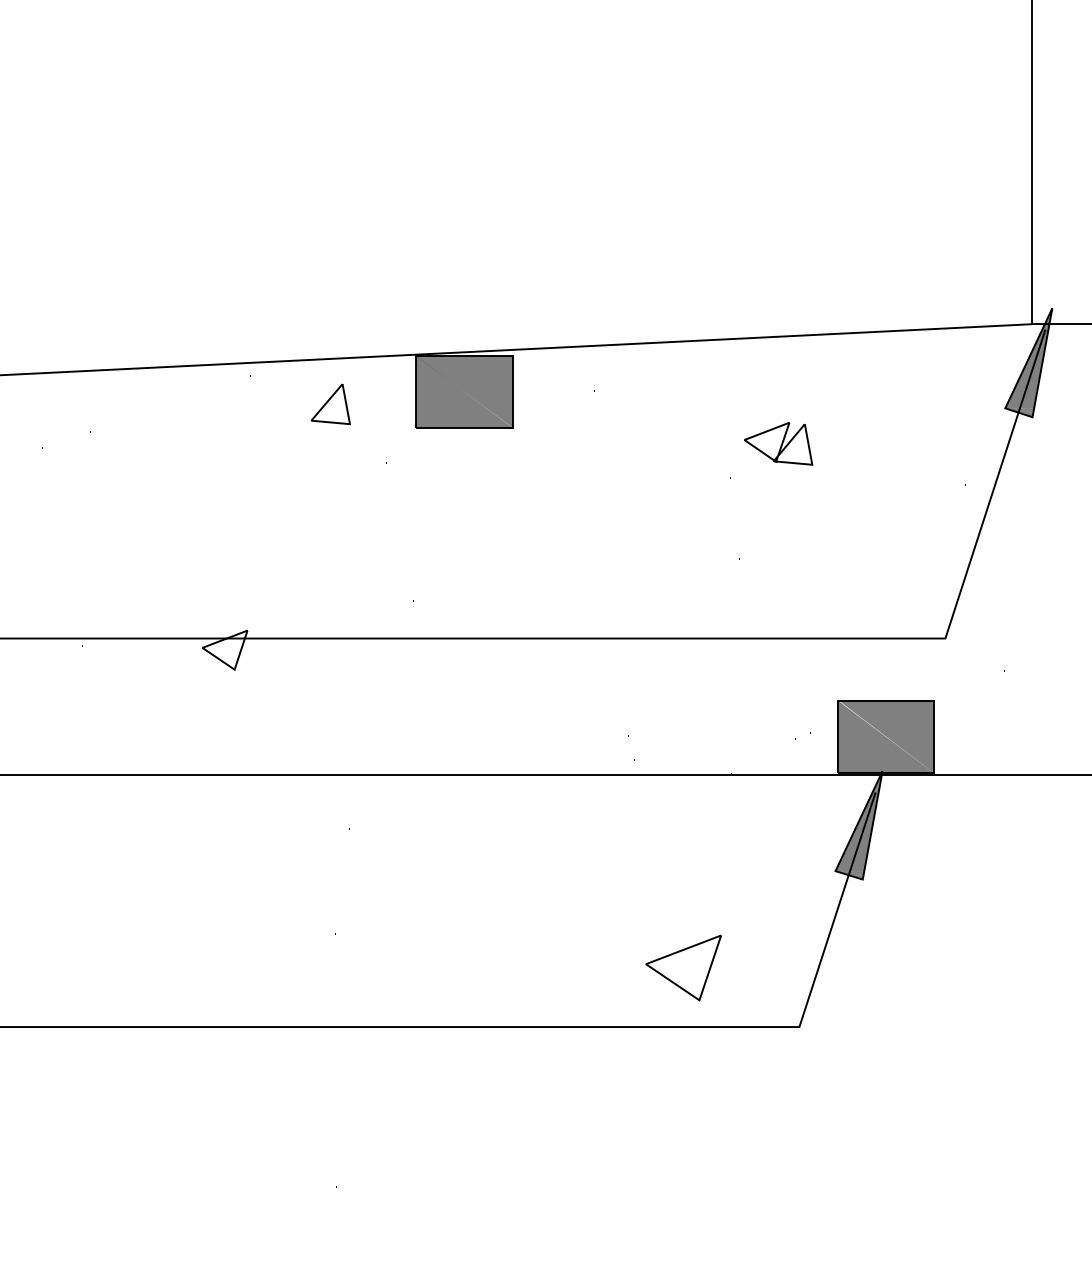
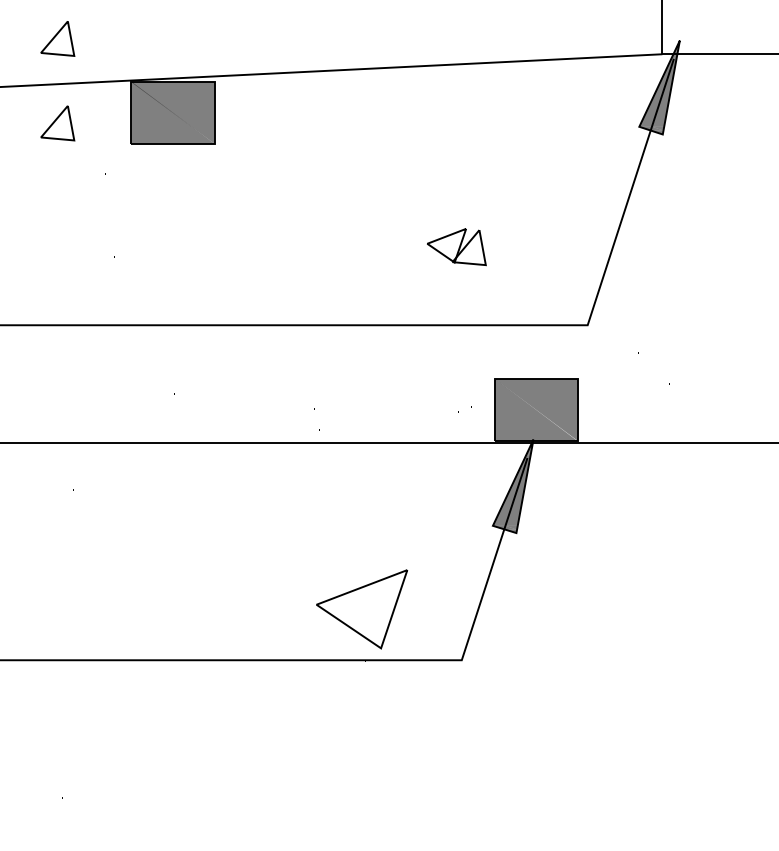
part: (330, 306) -> (57, 39), added
part: (778, 443) -> (456, 246), moved
part: (683, 967) -> (361, 608), size x1.4

